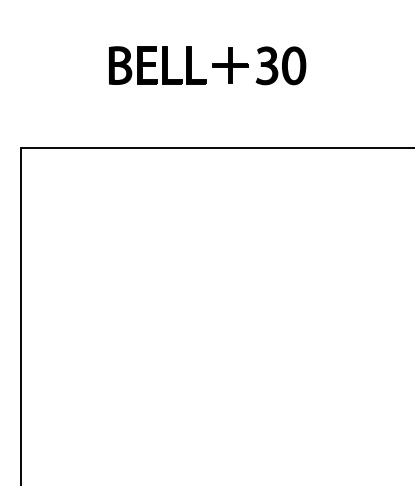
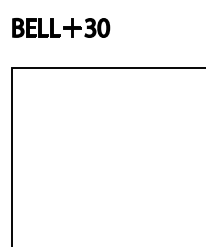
part: (208, 64) -> (61, 27), moved

